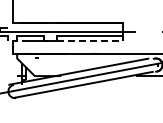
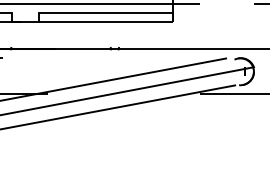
line: (90, 40) -> (107, 21), dashed -> solid

